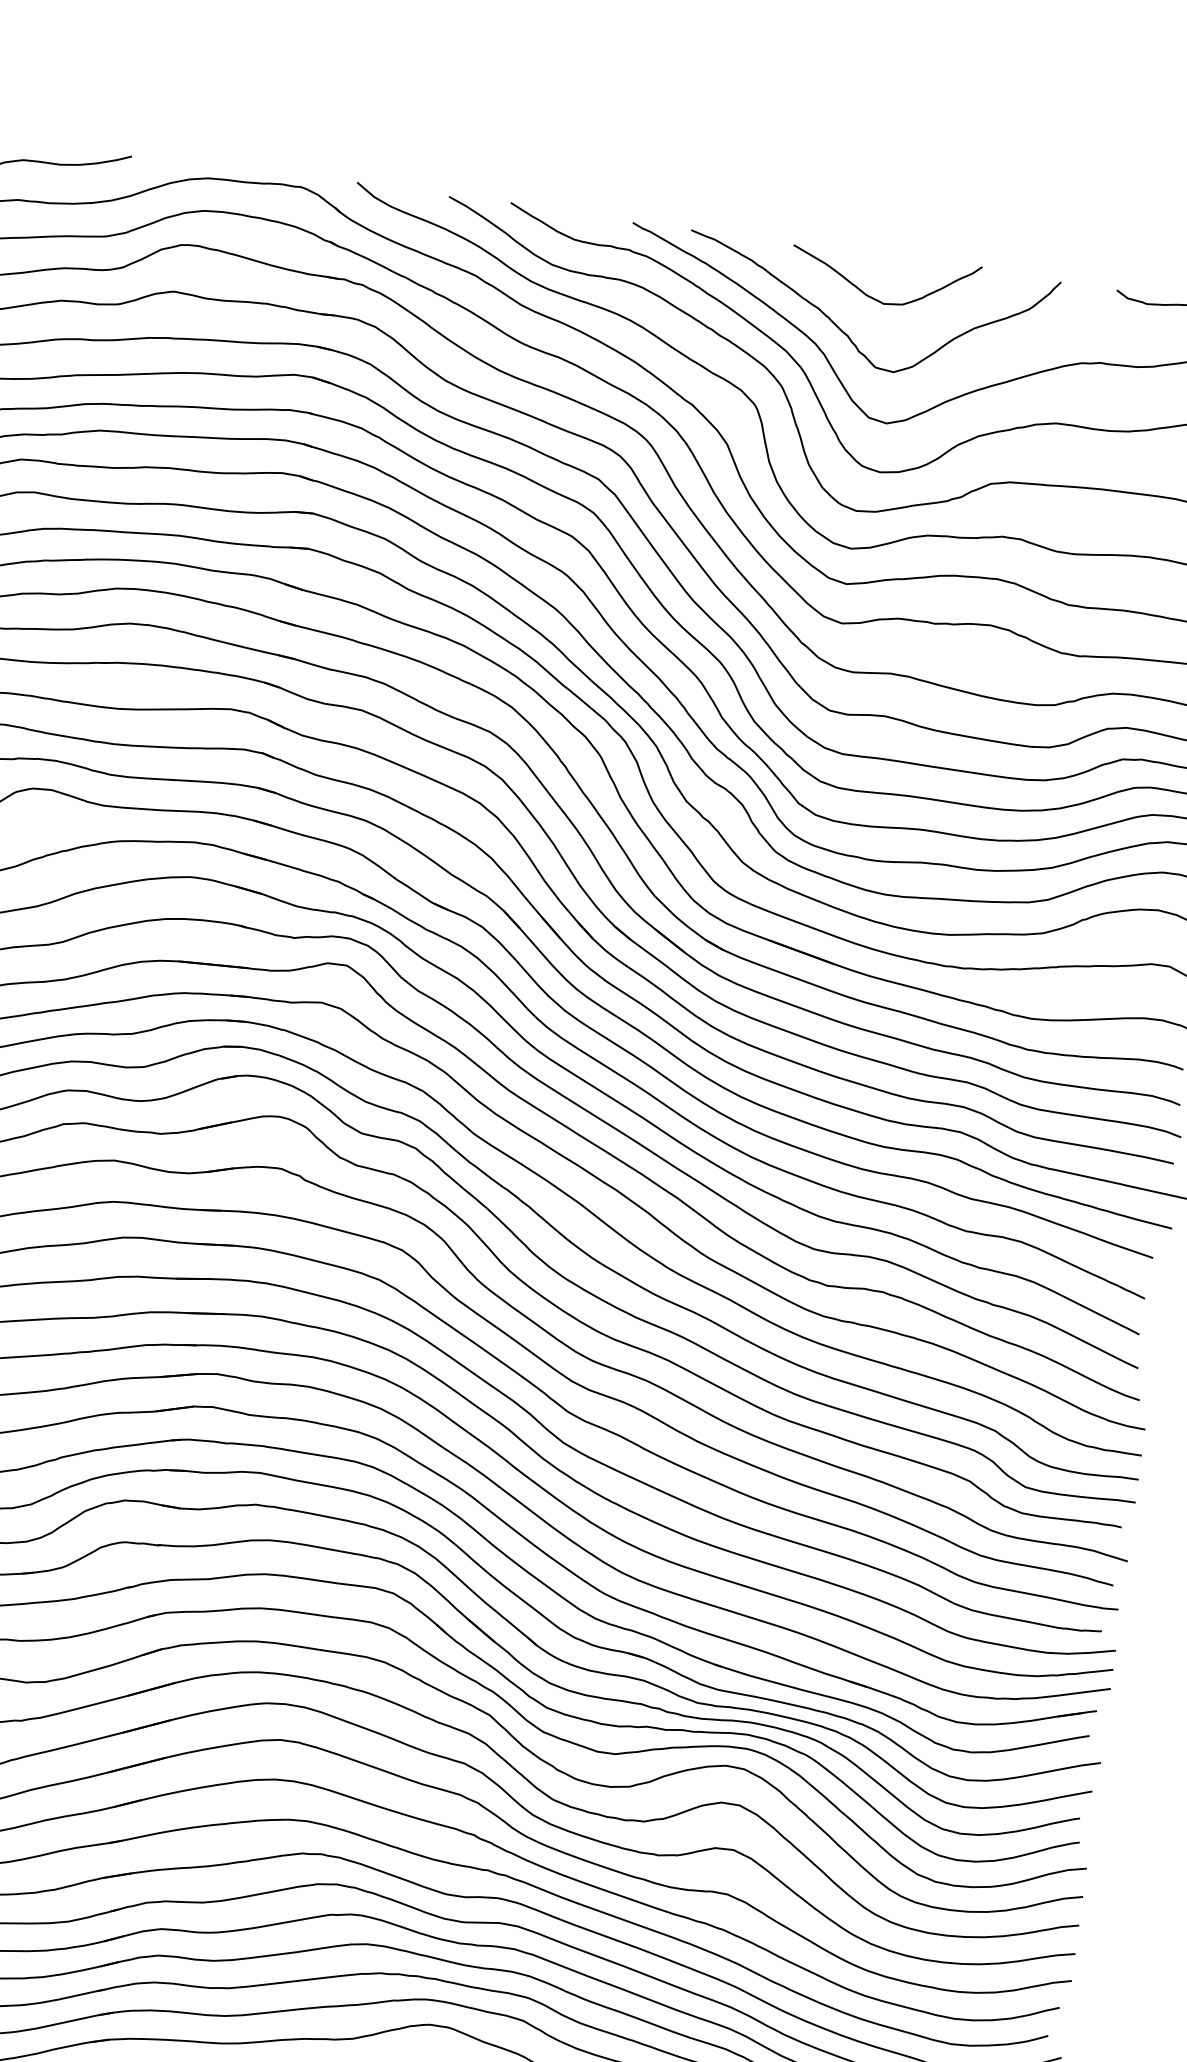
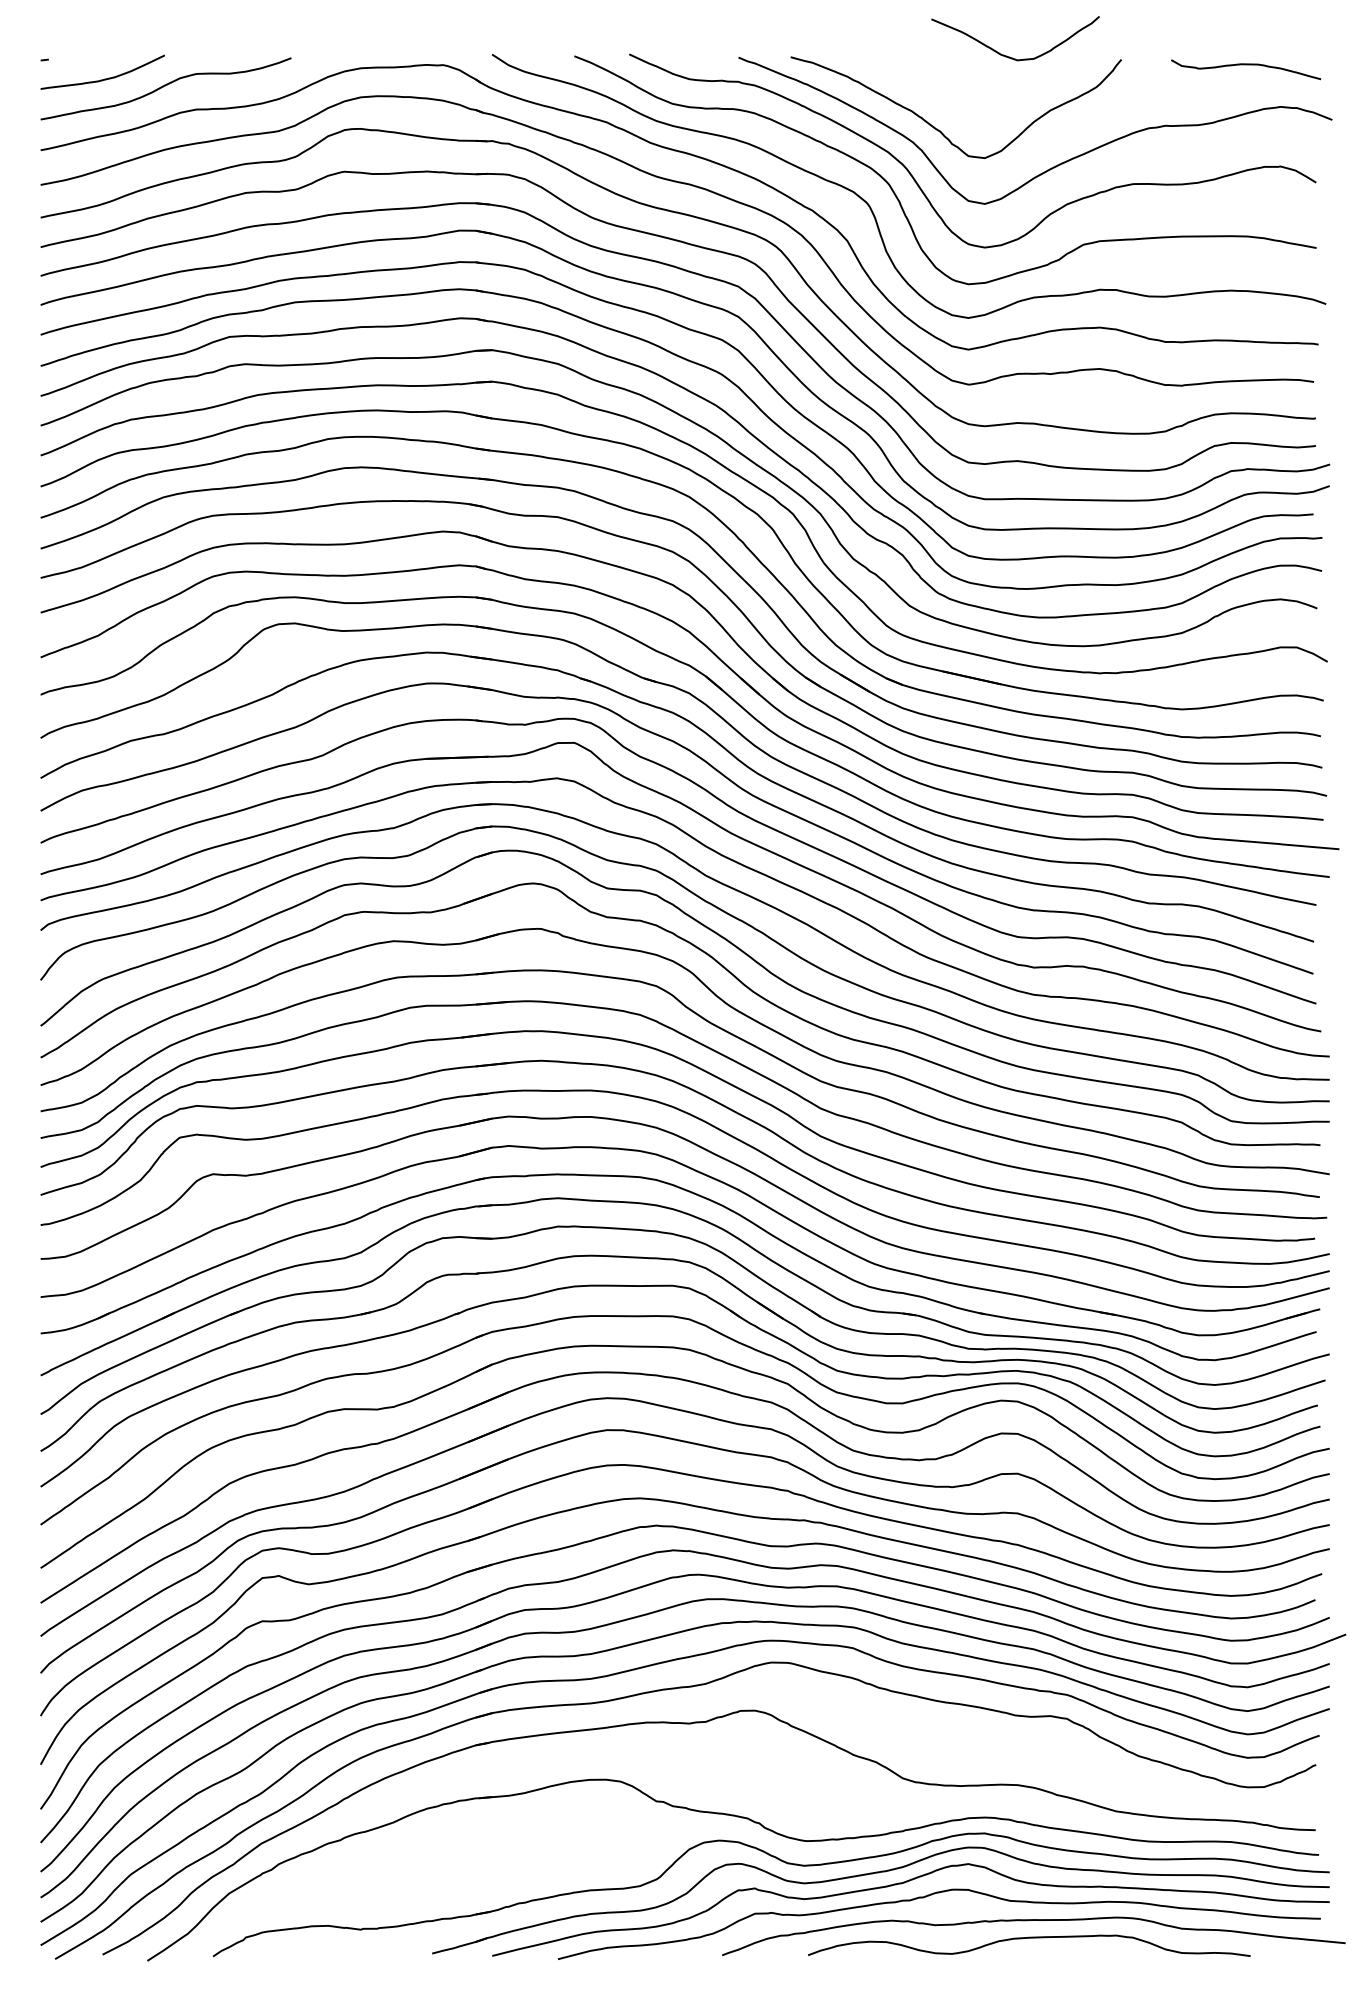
curve: (875, 298) -> (1009, 56), moved

